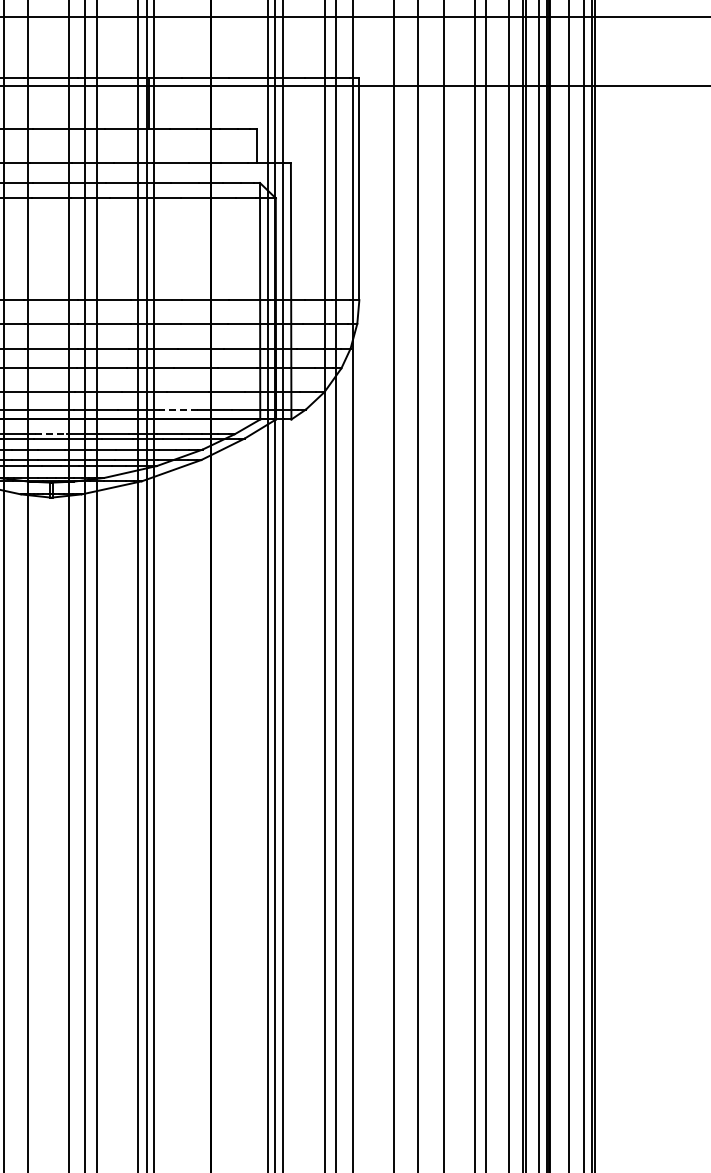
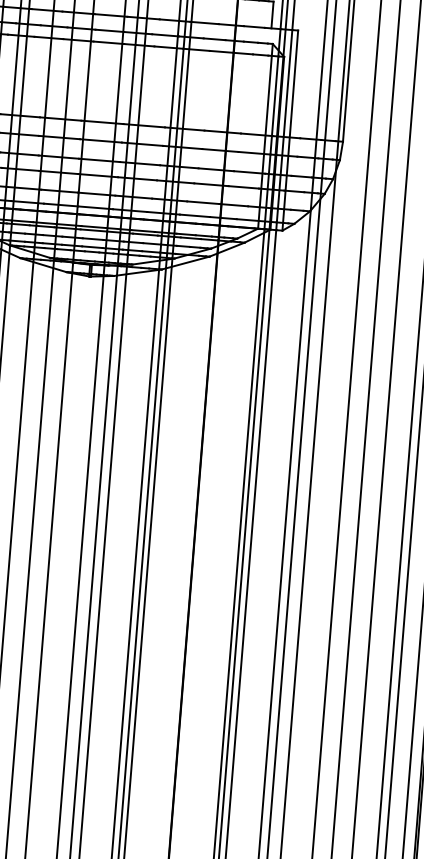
line: (178, 409) -> (194, 215), dashed -> solid
line: (51, 434) -> (94, 227), dashed -> solid

